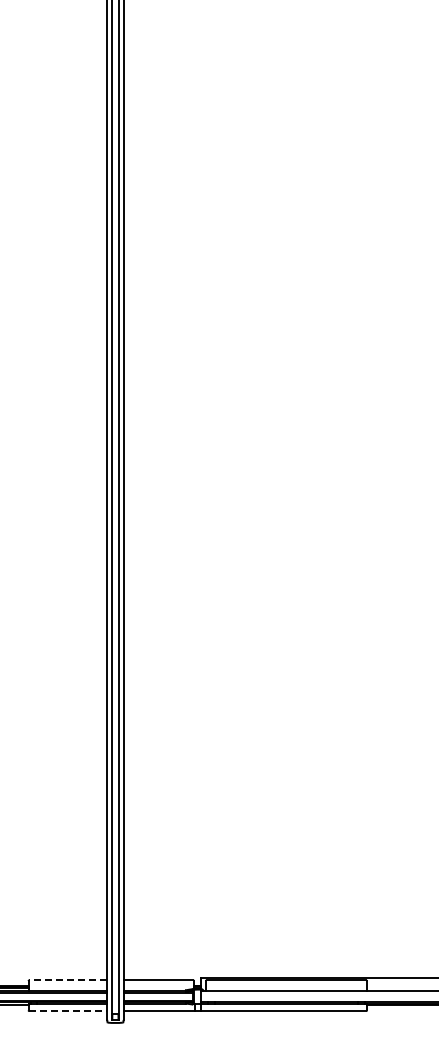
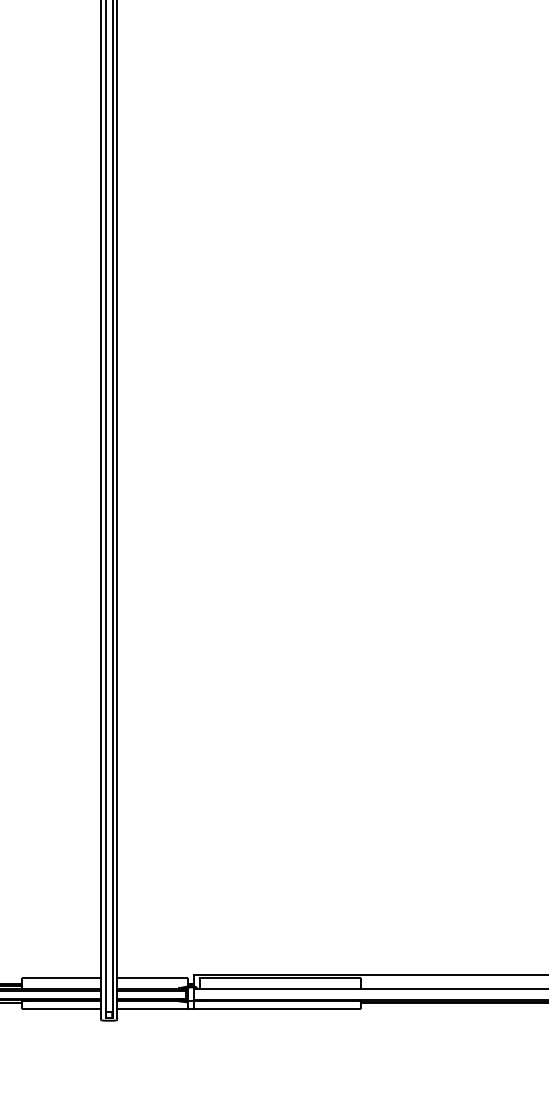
line: (67, 980) -> (61, 978), dashed -> solid
line: (68, 1010) -> (62, 1008), dashed -> solid

